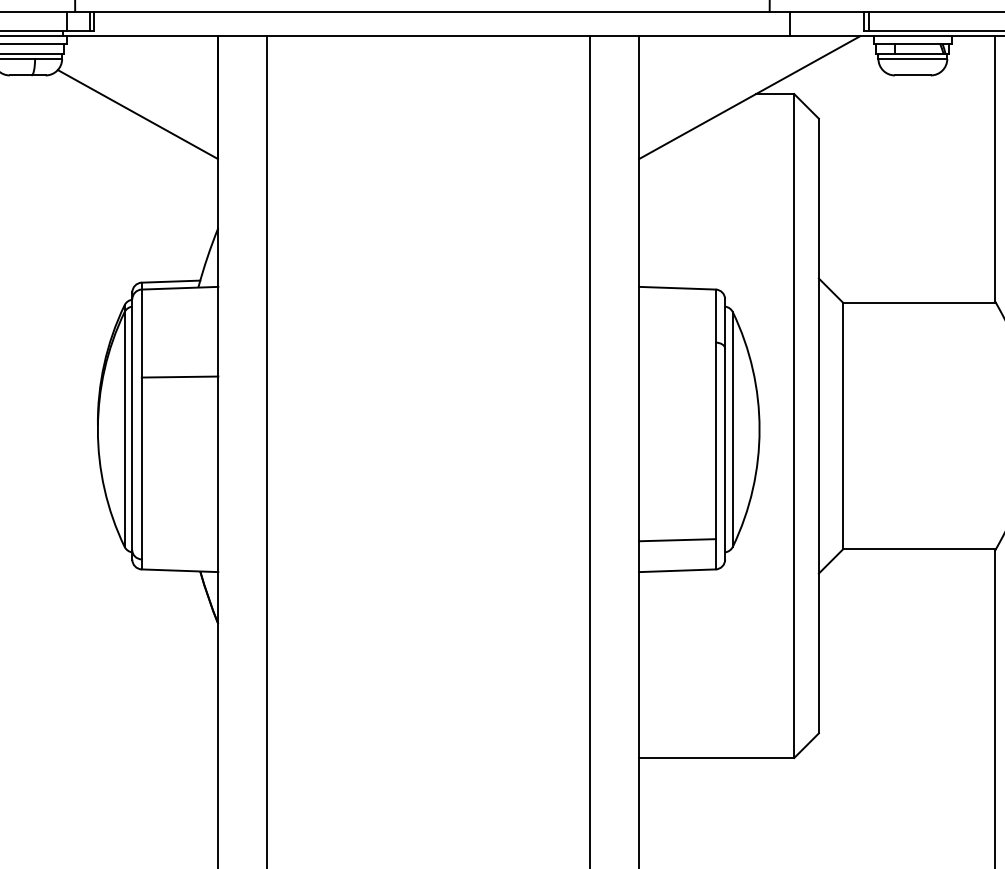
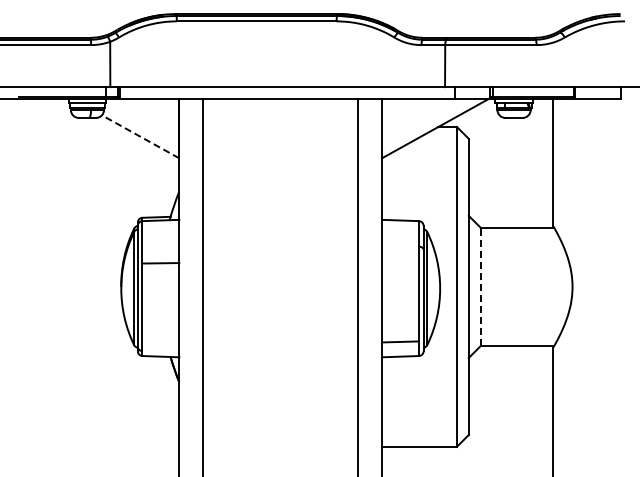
line: (137, 113) -> (140, 136), solid -> dashed
line: (843, 425) -> (480, 286), solid -> dashed

